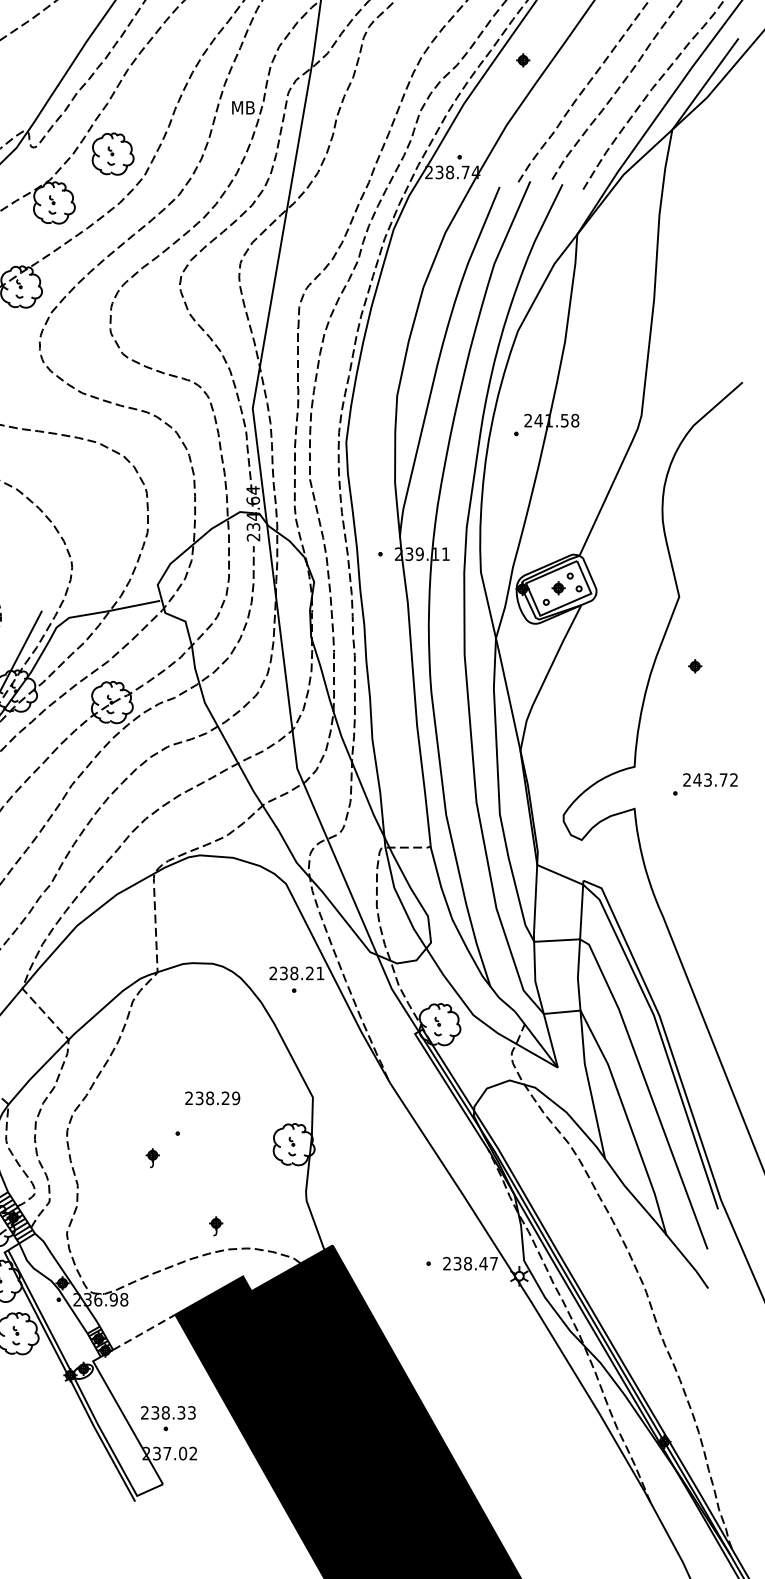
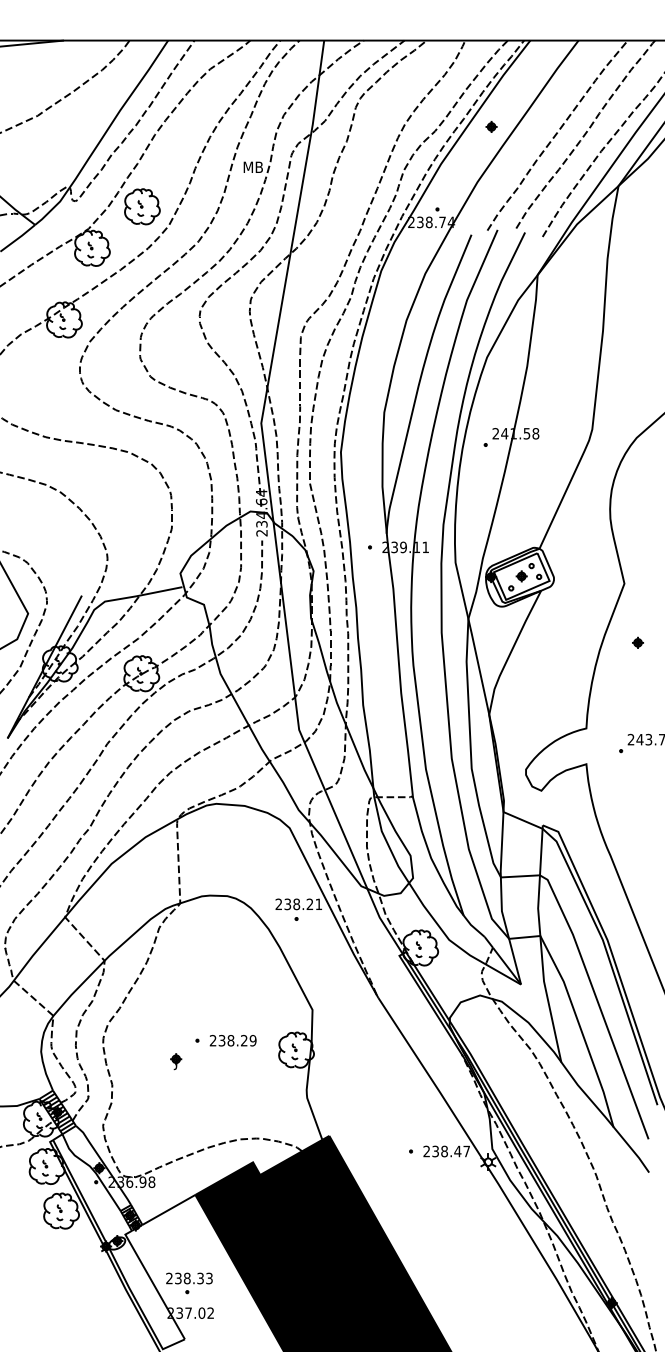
text: (211, 1098) -> (232, 1040), moved
part: (216, 1226) -> (230, 1119), removed
line: (144, 1331) -> (169, 1209), dashed -> solid

